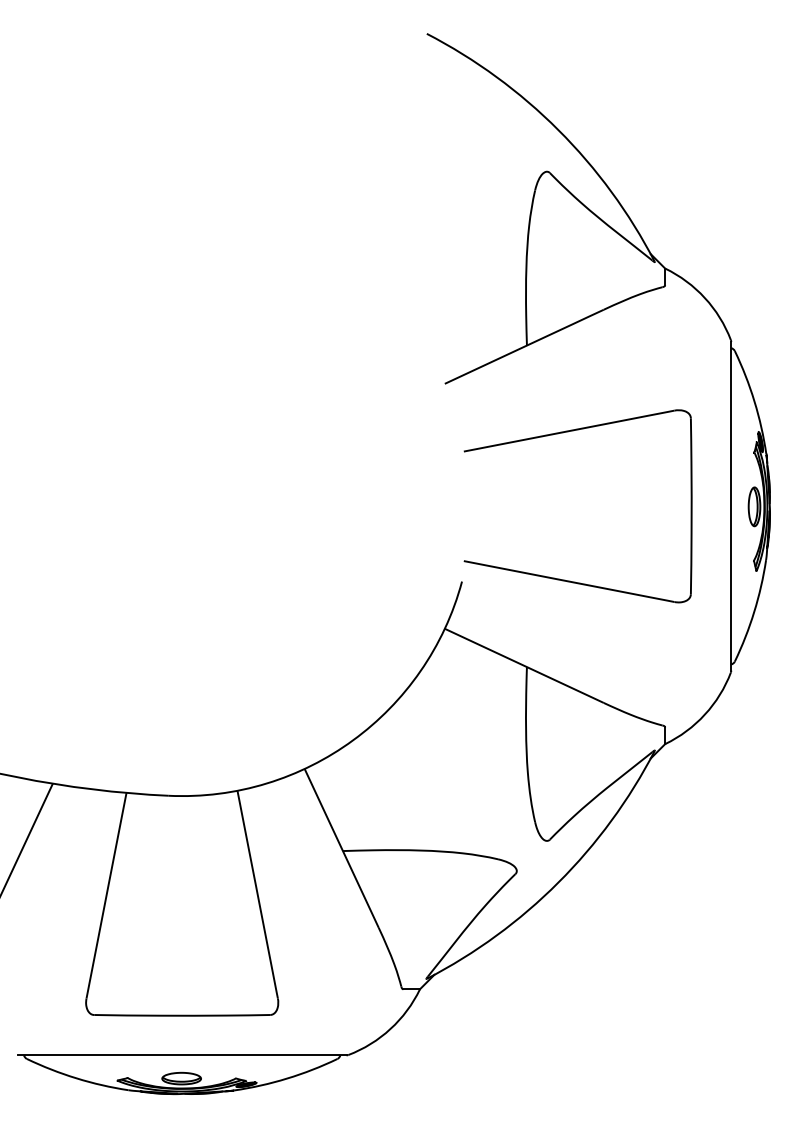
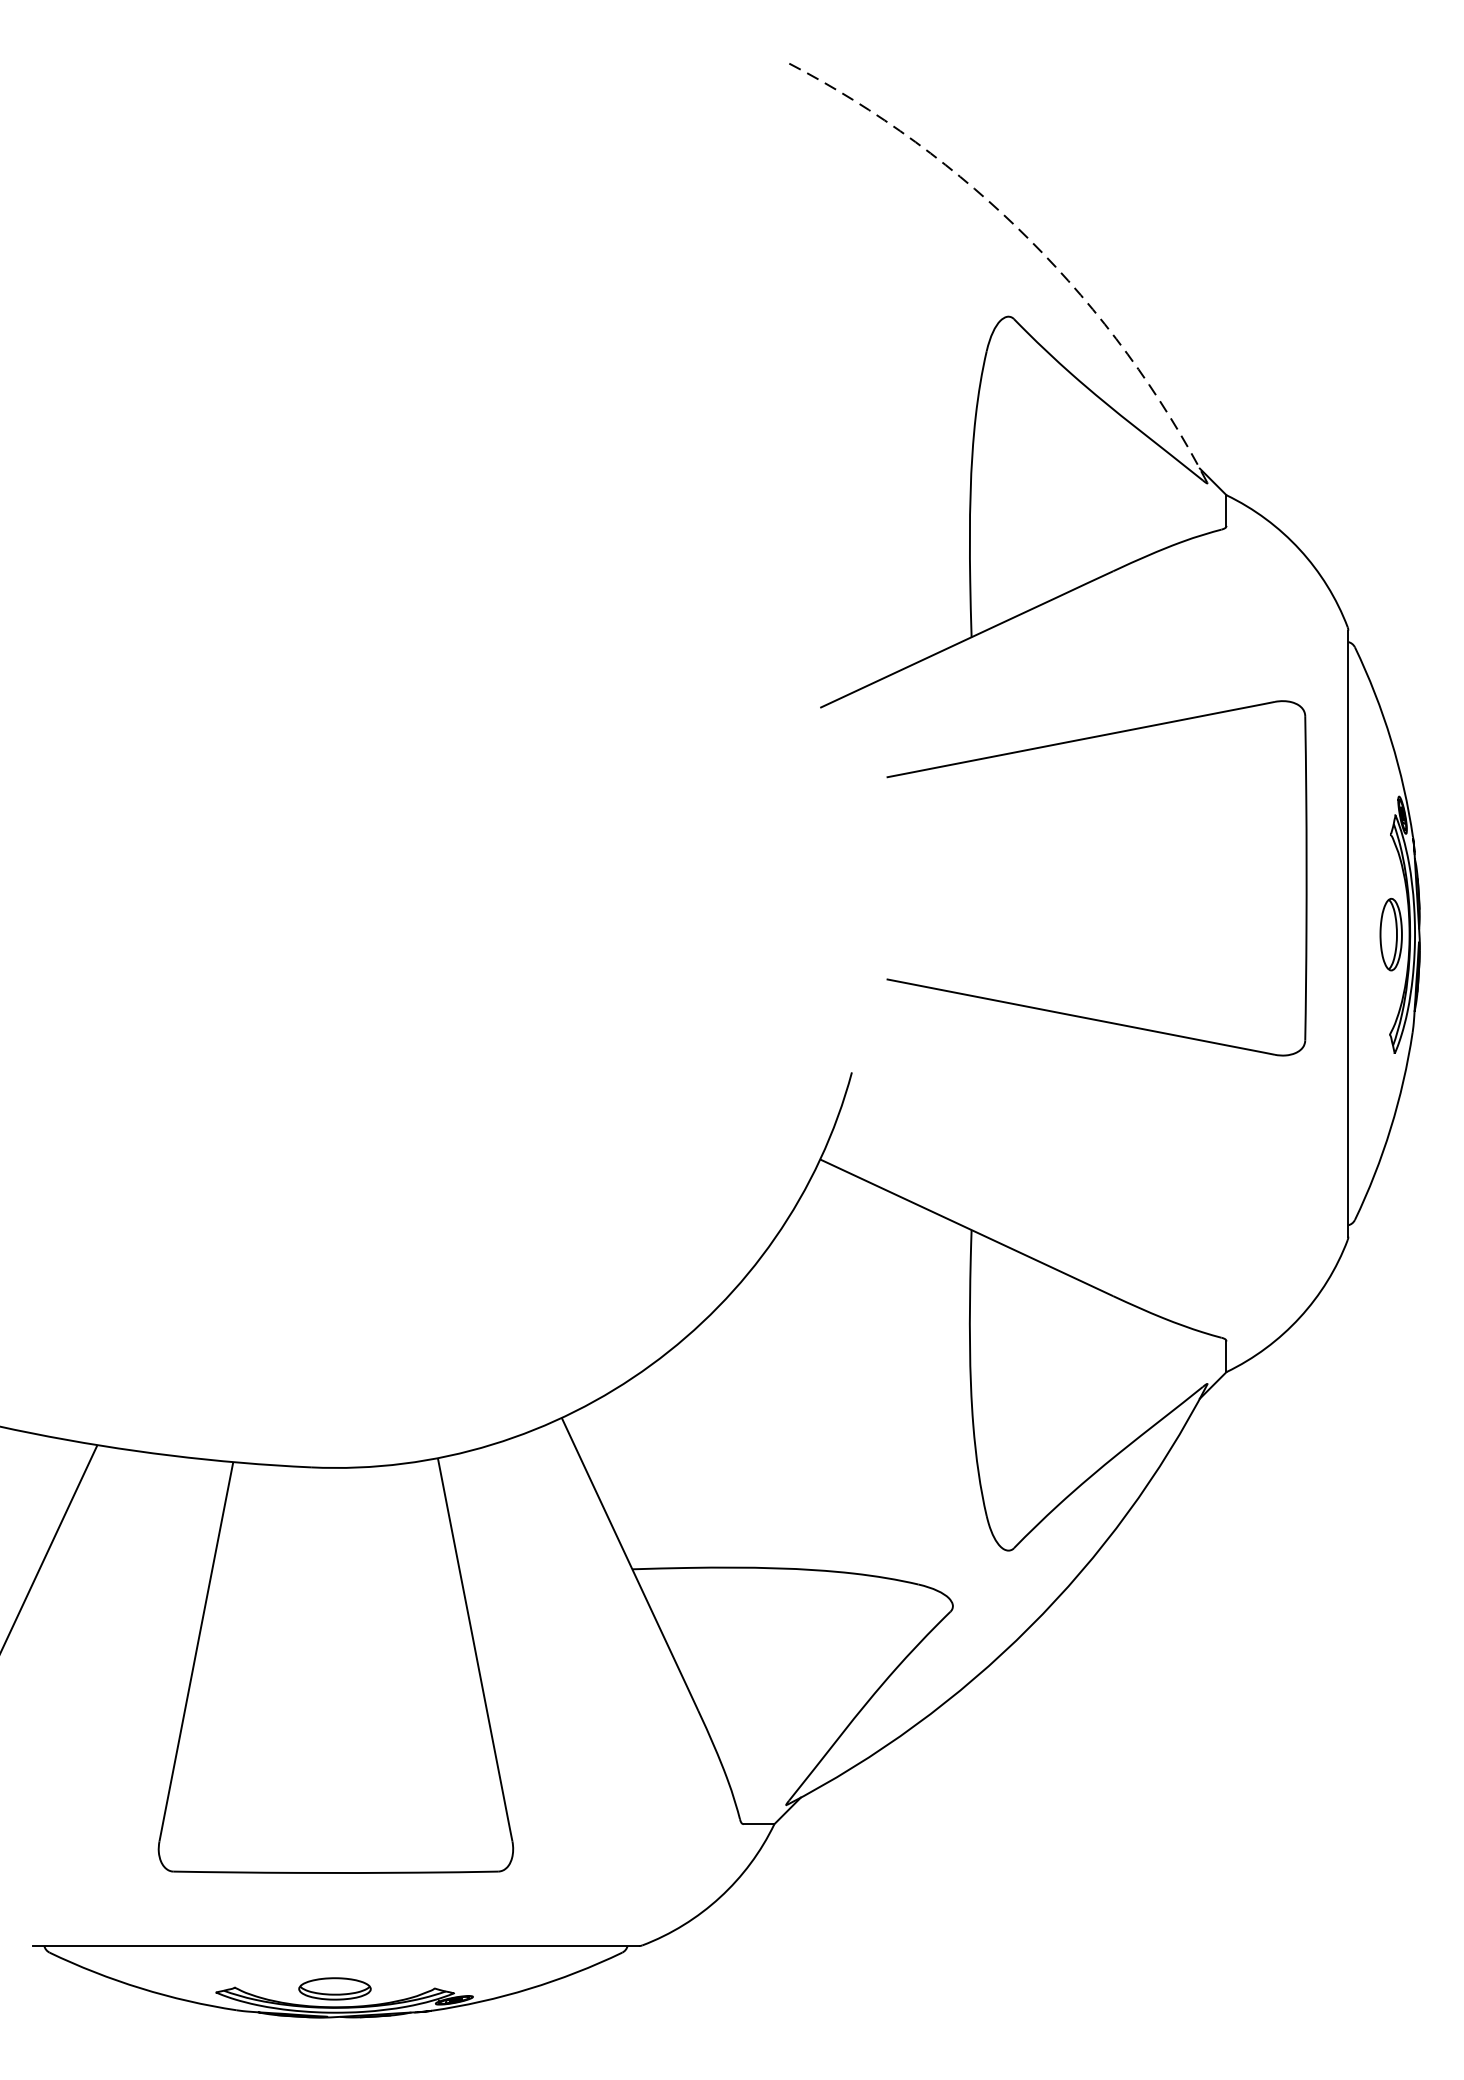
arc: (558, 130) -> (1029, 240), solid -> dashed
part: (565, 579) -> (1074, 1013), moved

